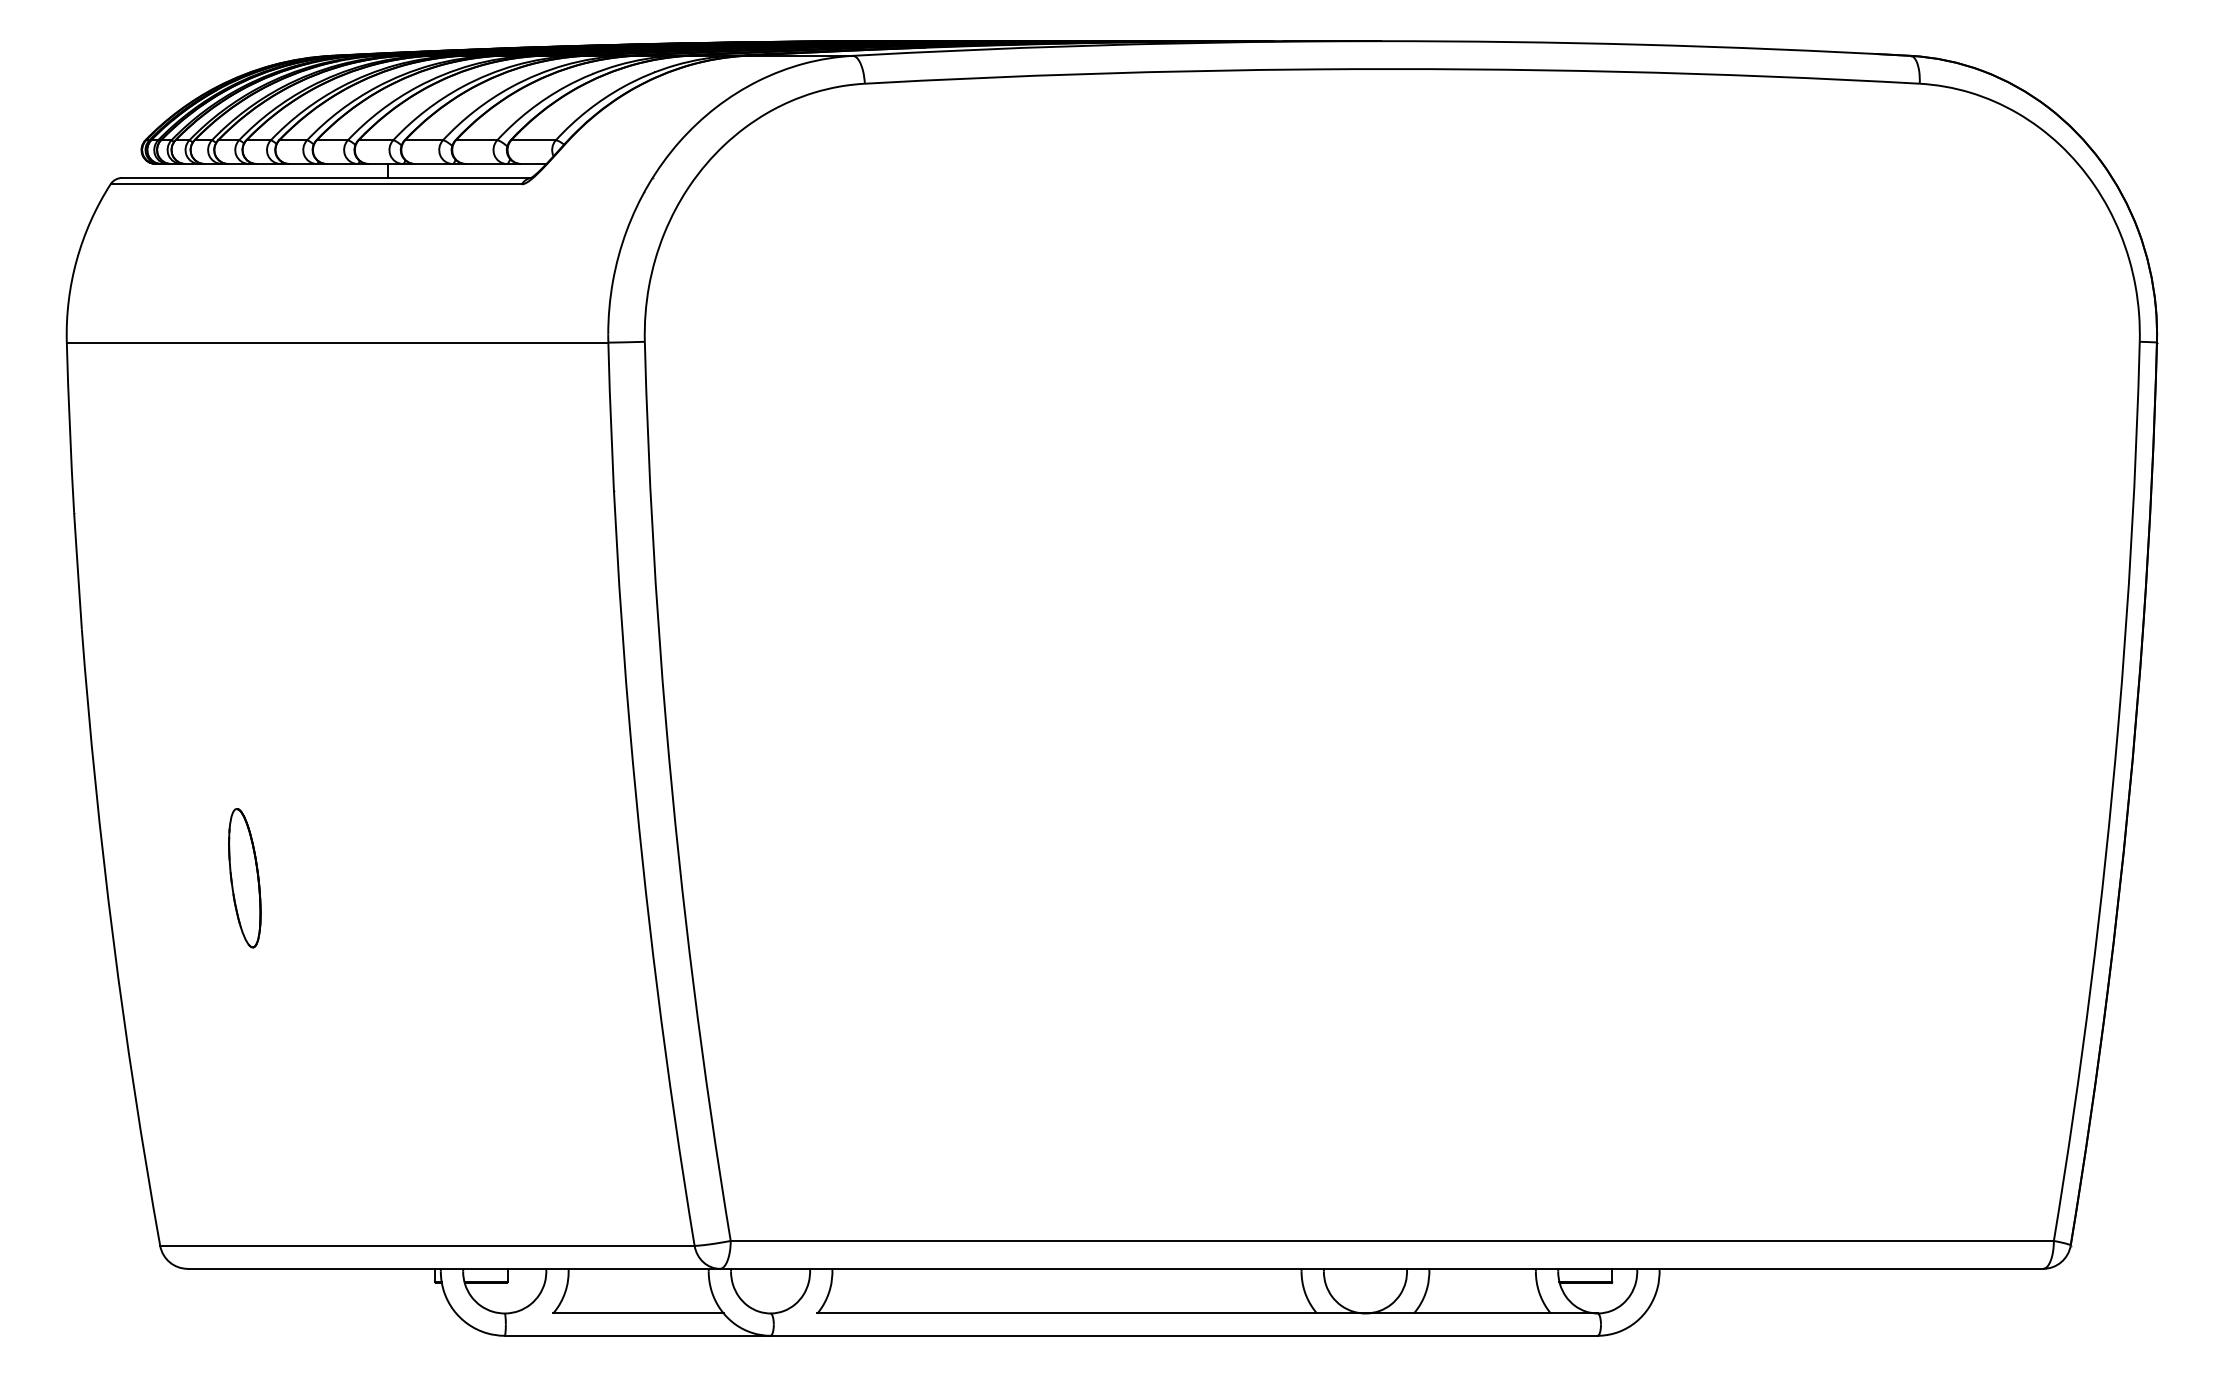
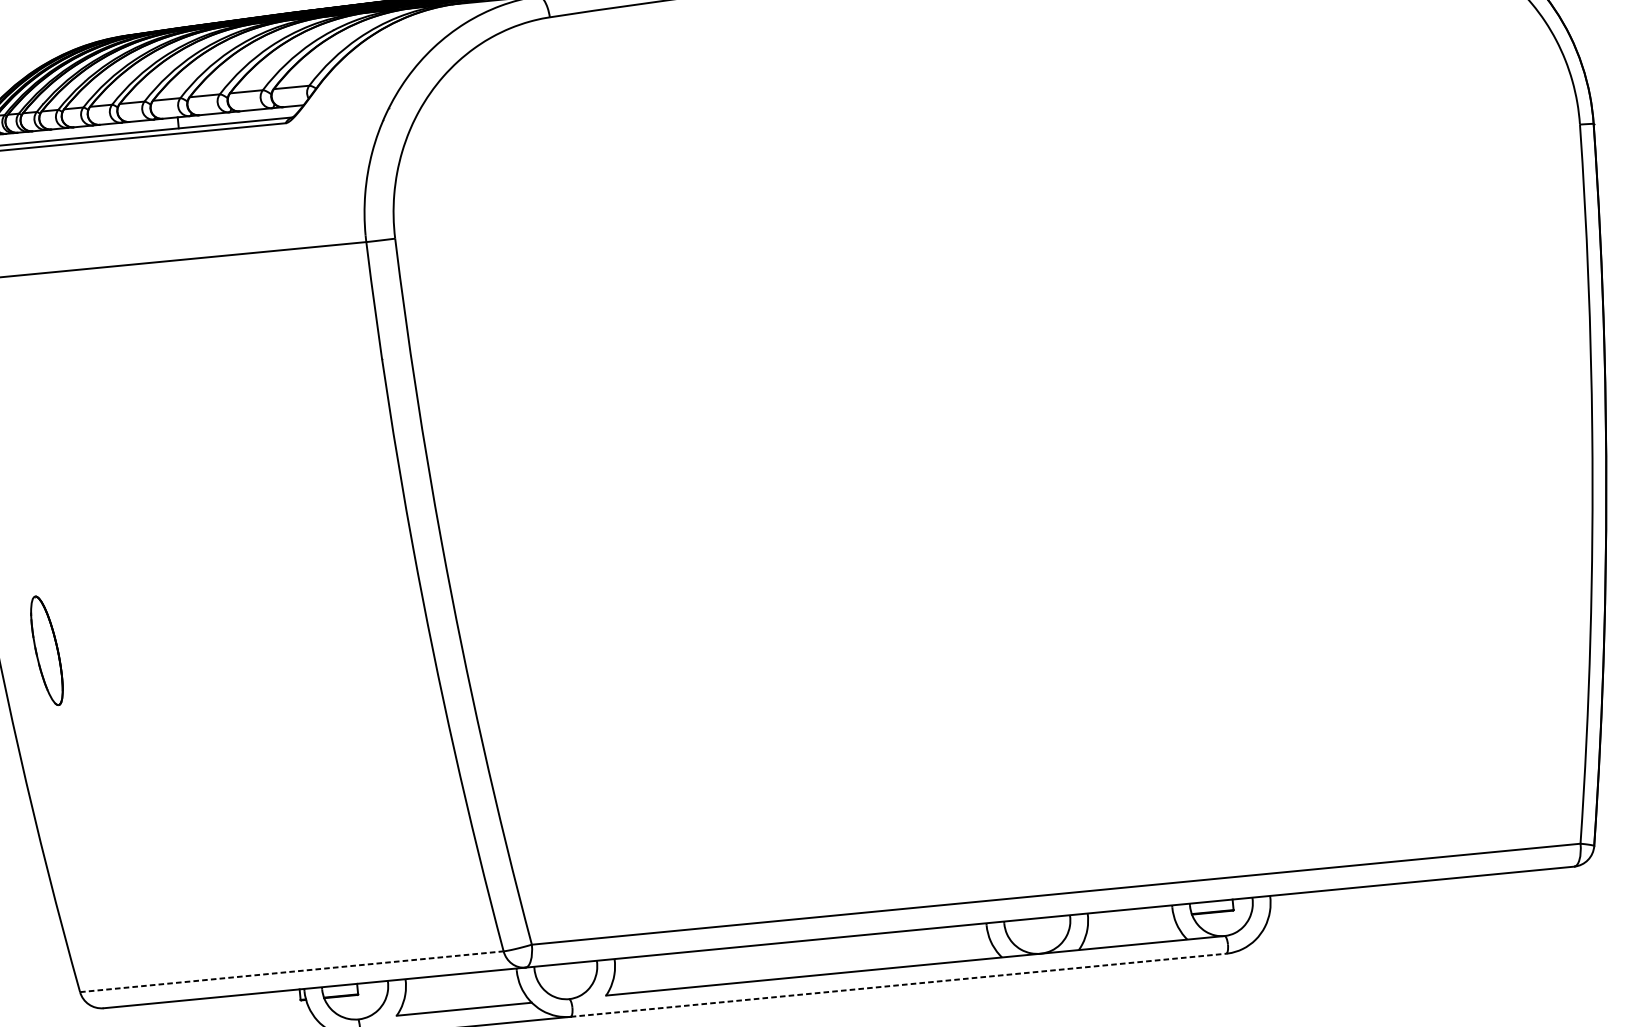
part: (244, 878) -> (46, 651), moved
line: (427, 1245) -> (291, 971), solid -> dashed
line: (1184, 1335) -> (898, 985), solid -> dashed

